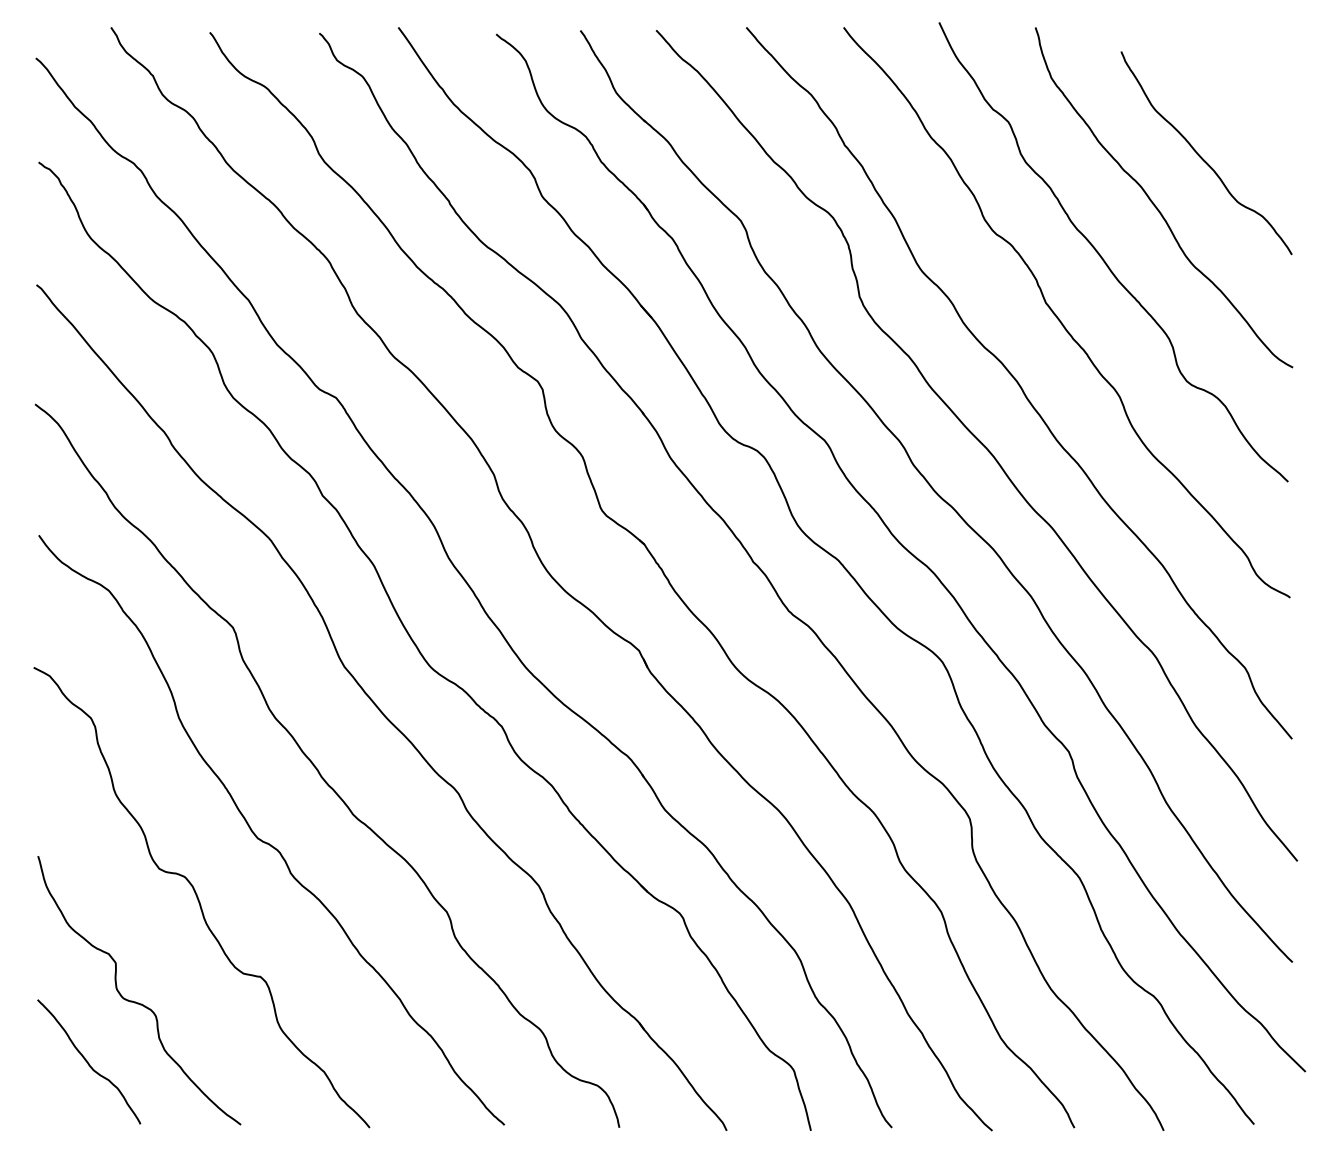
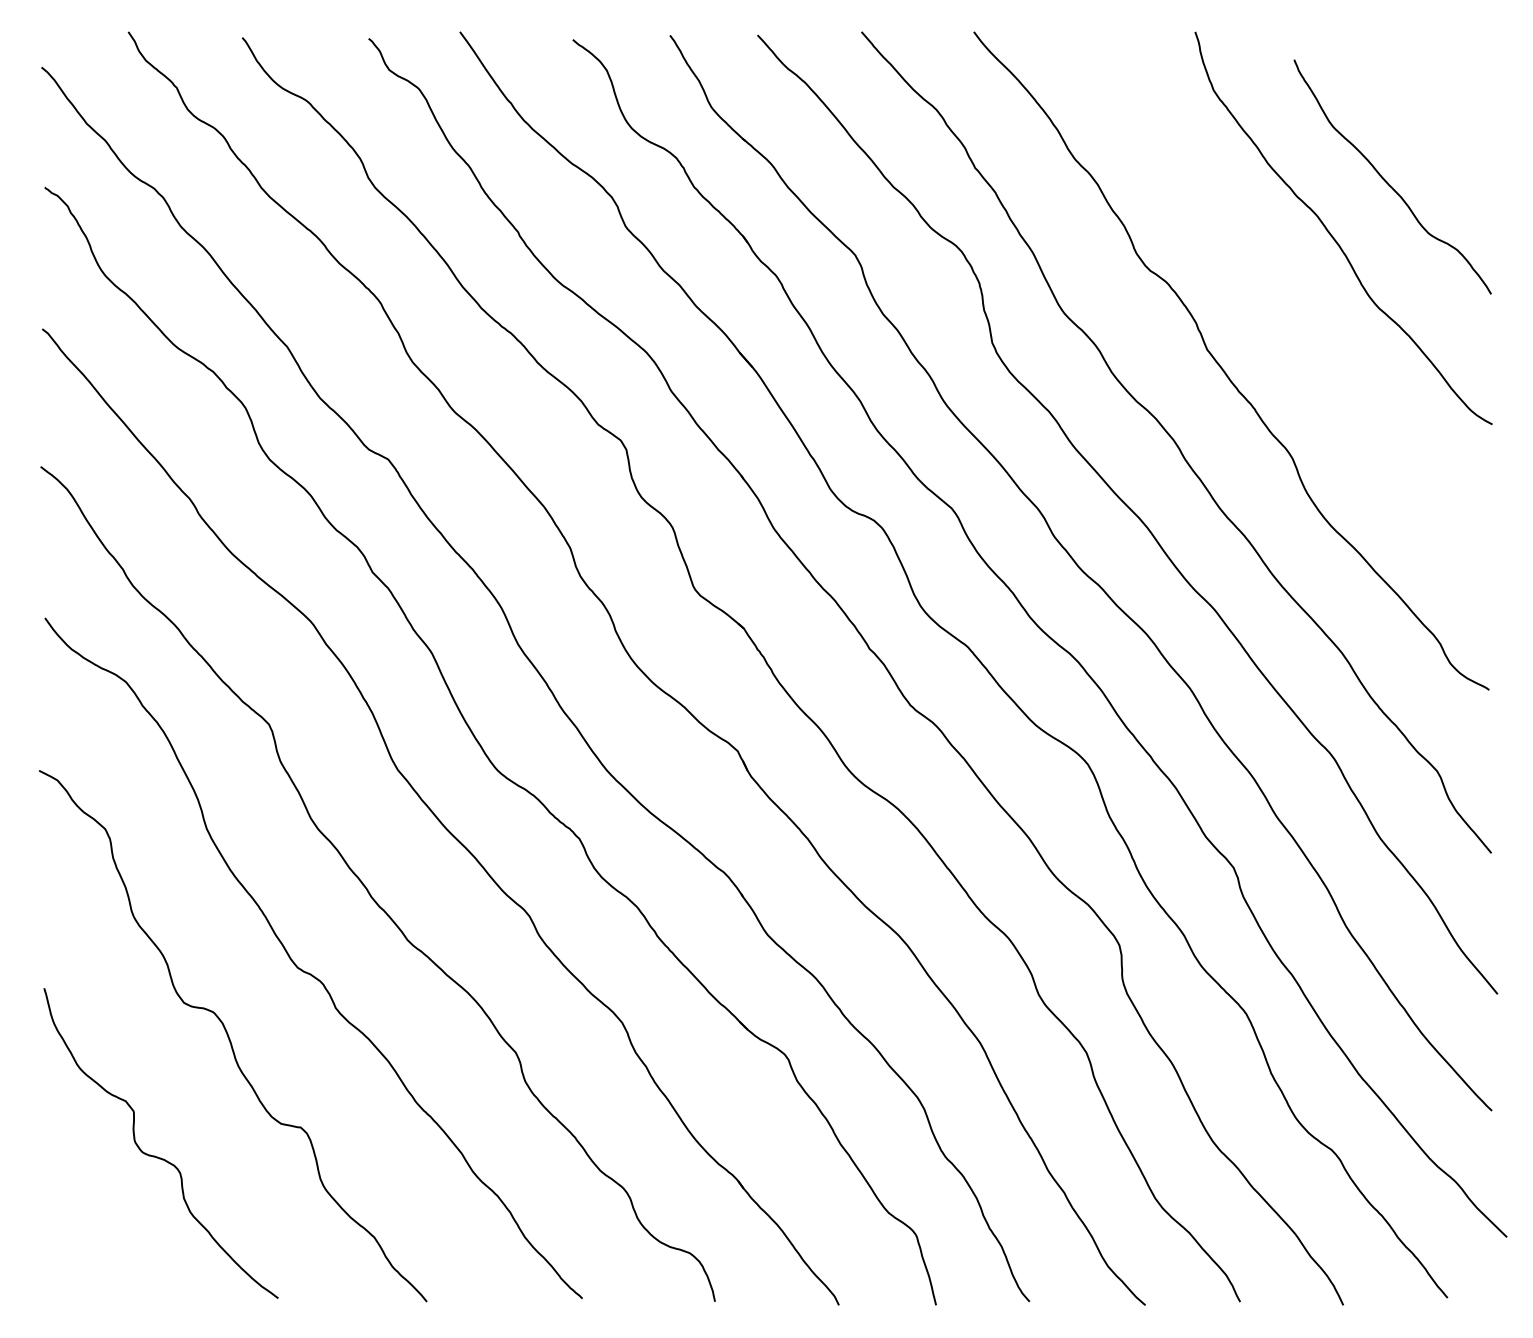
curve: (1104, 259) -> (1274, 299), removed
curve: (87, 1061) -> (101, 1225), removed

